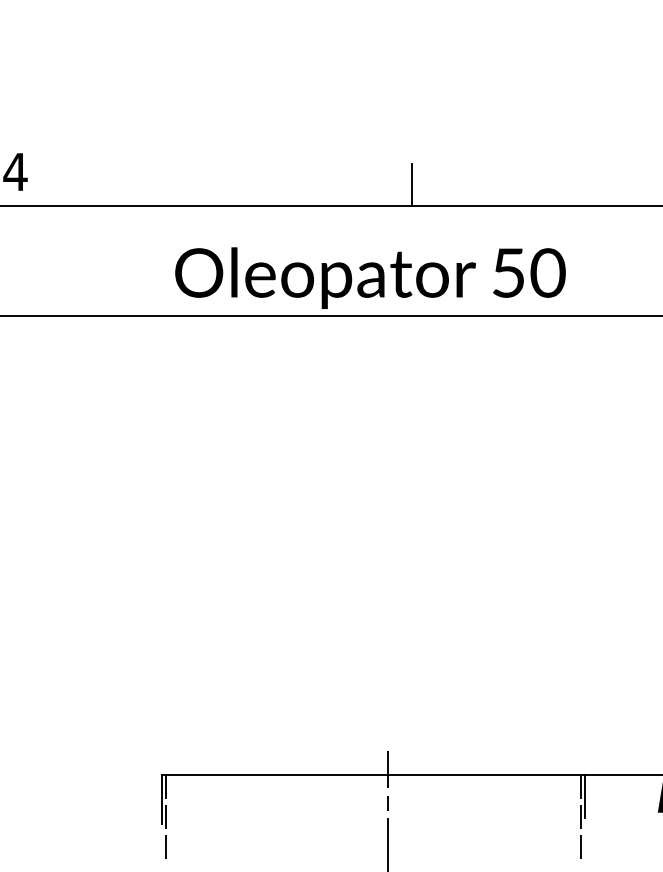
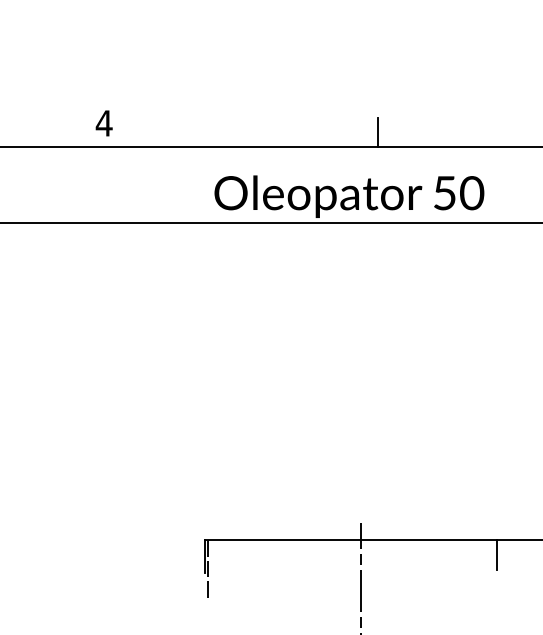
line: (580, 820) -> (494, 571), removed

